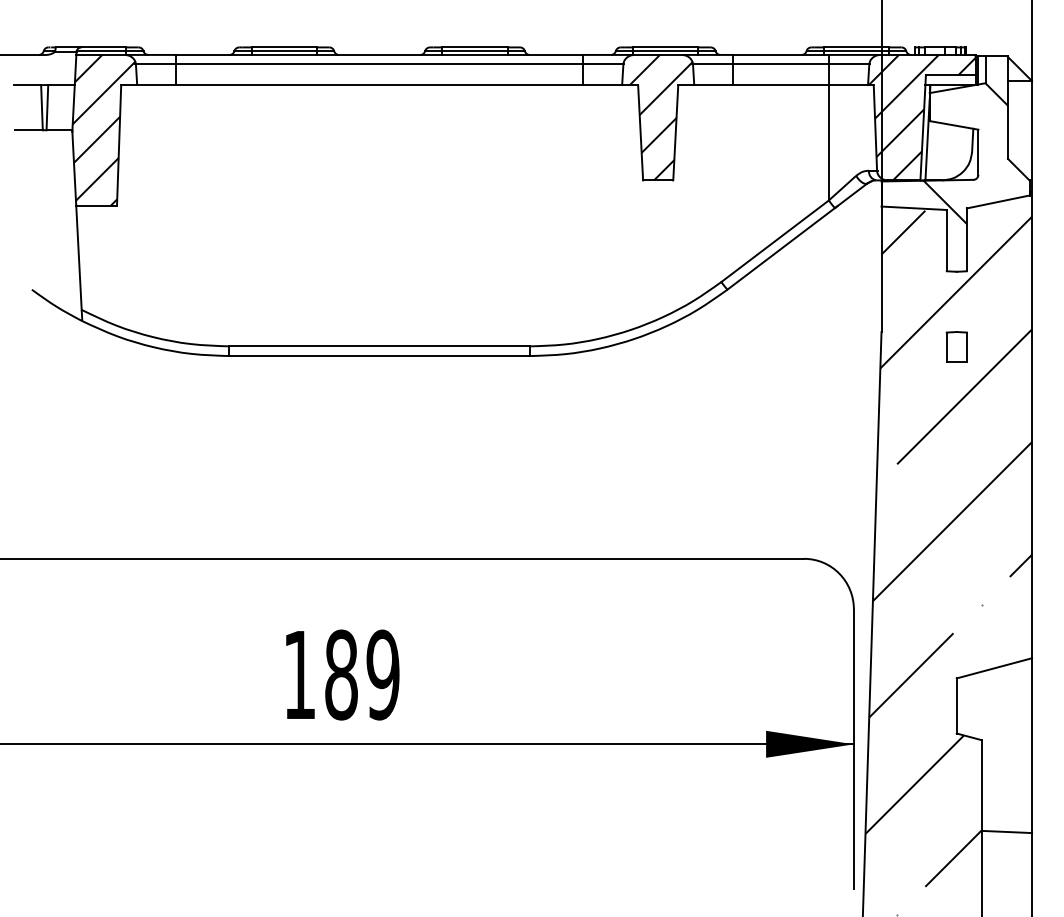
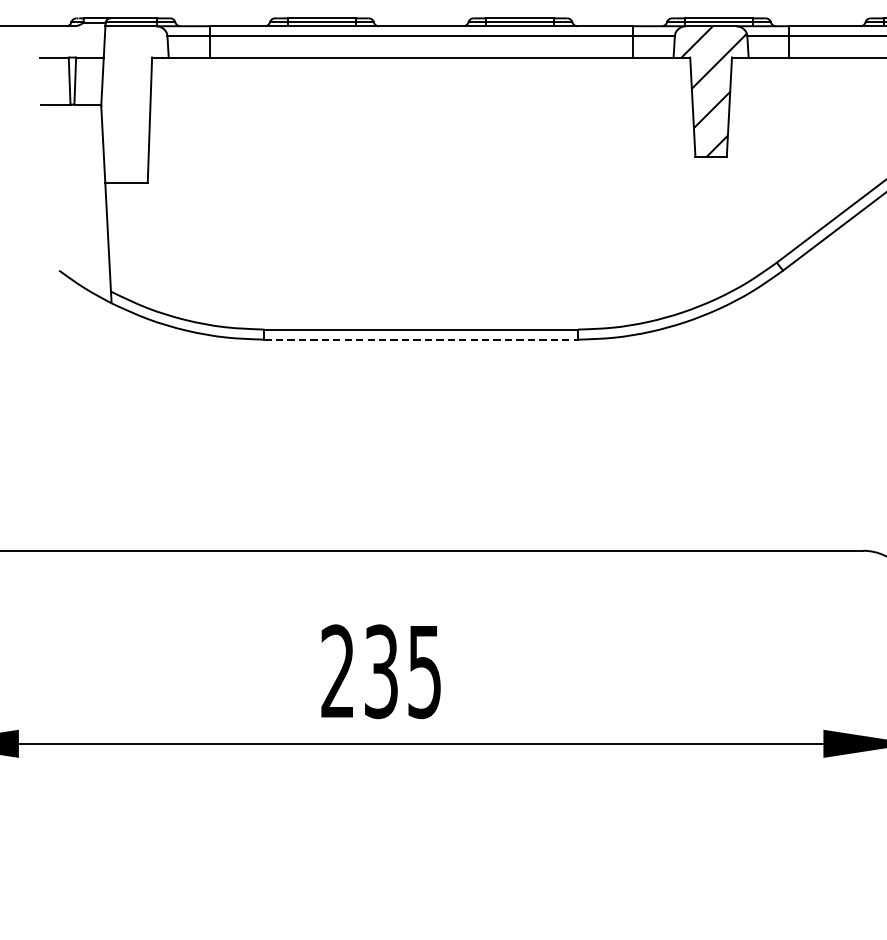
hatch: (103, 129) -> (133, 103), removed
line: (379, 356) -> (420, 340), solid -> dashed
text: (341, 674) -> (381, 671), 189 -> 235

